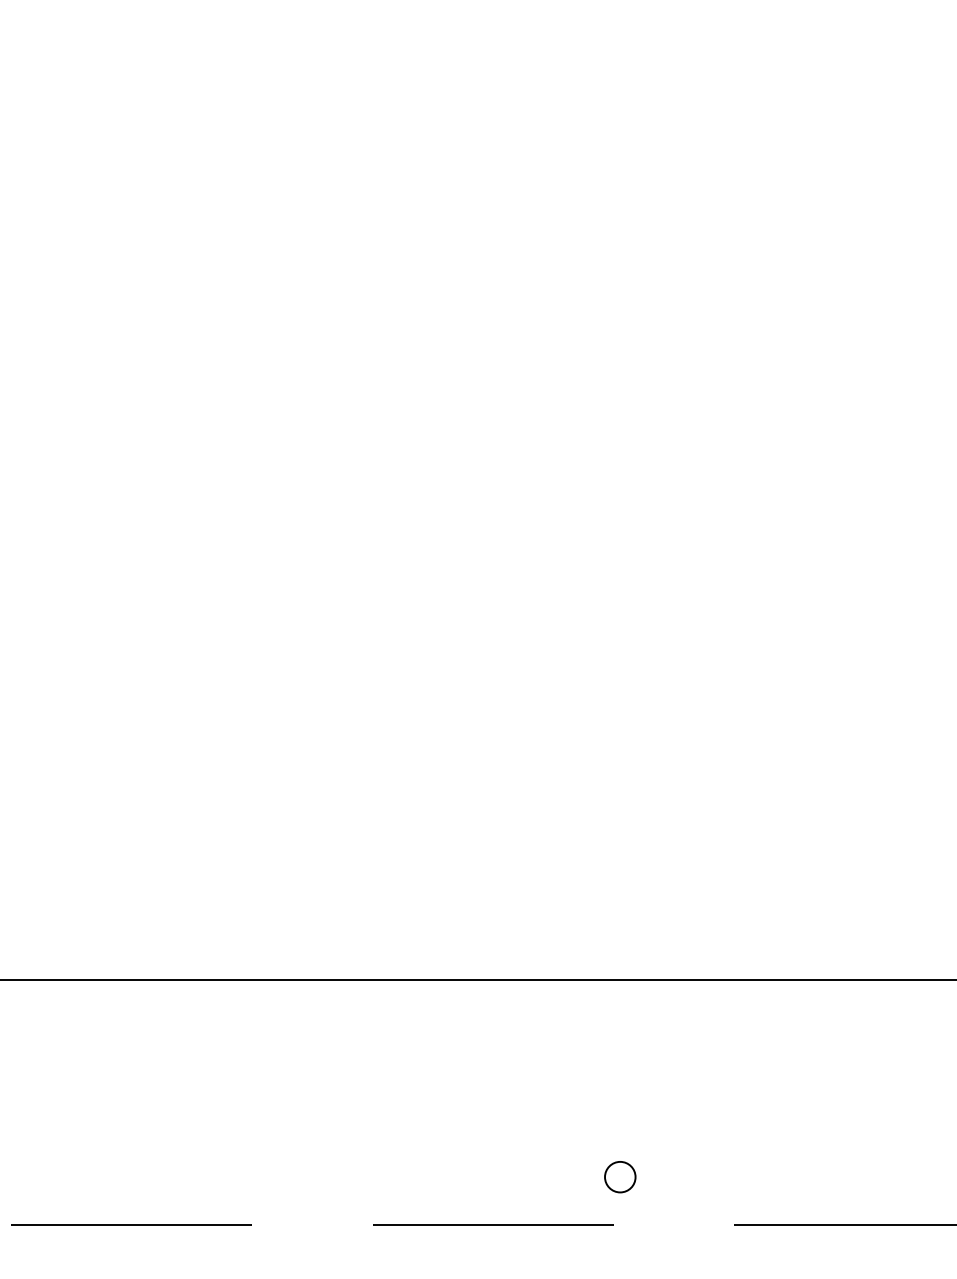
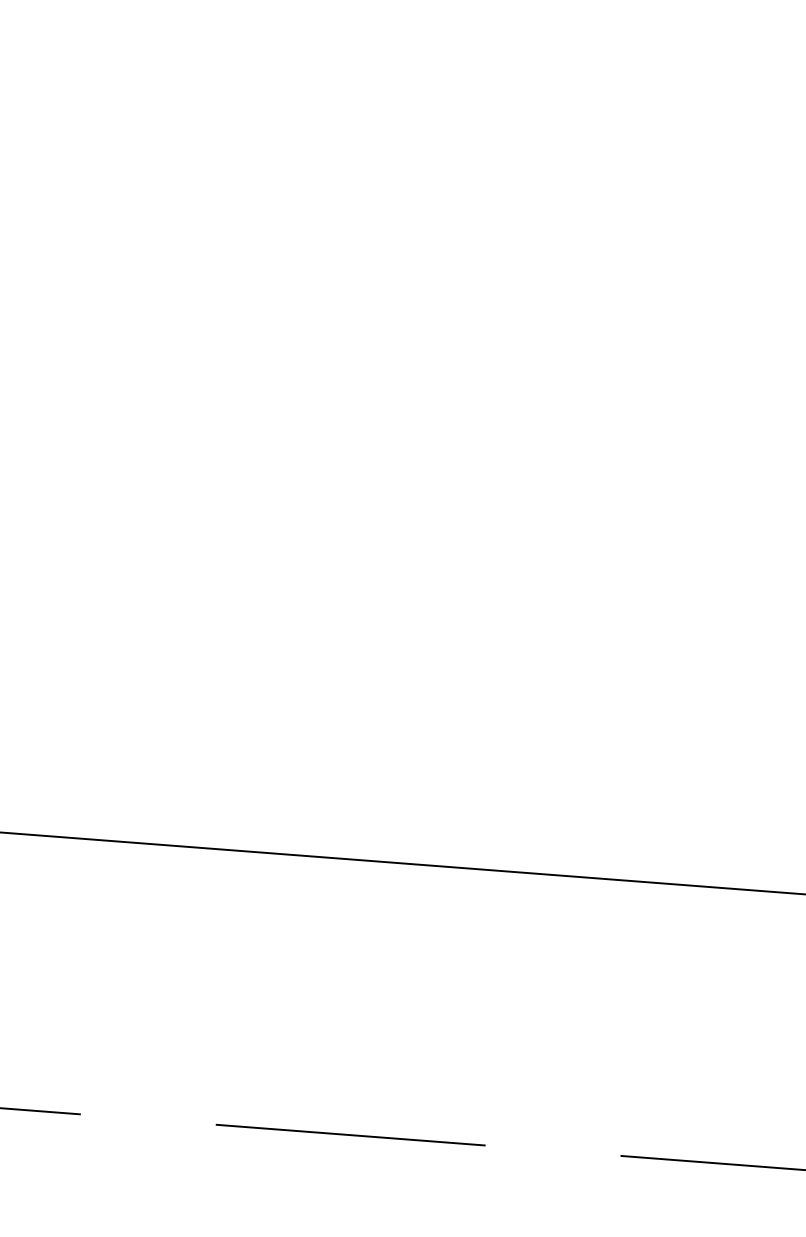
circle: (620, 1177) -> (497, 1093), removed

